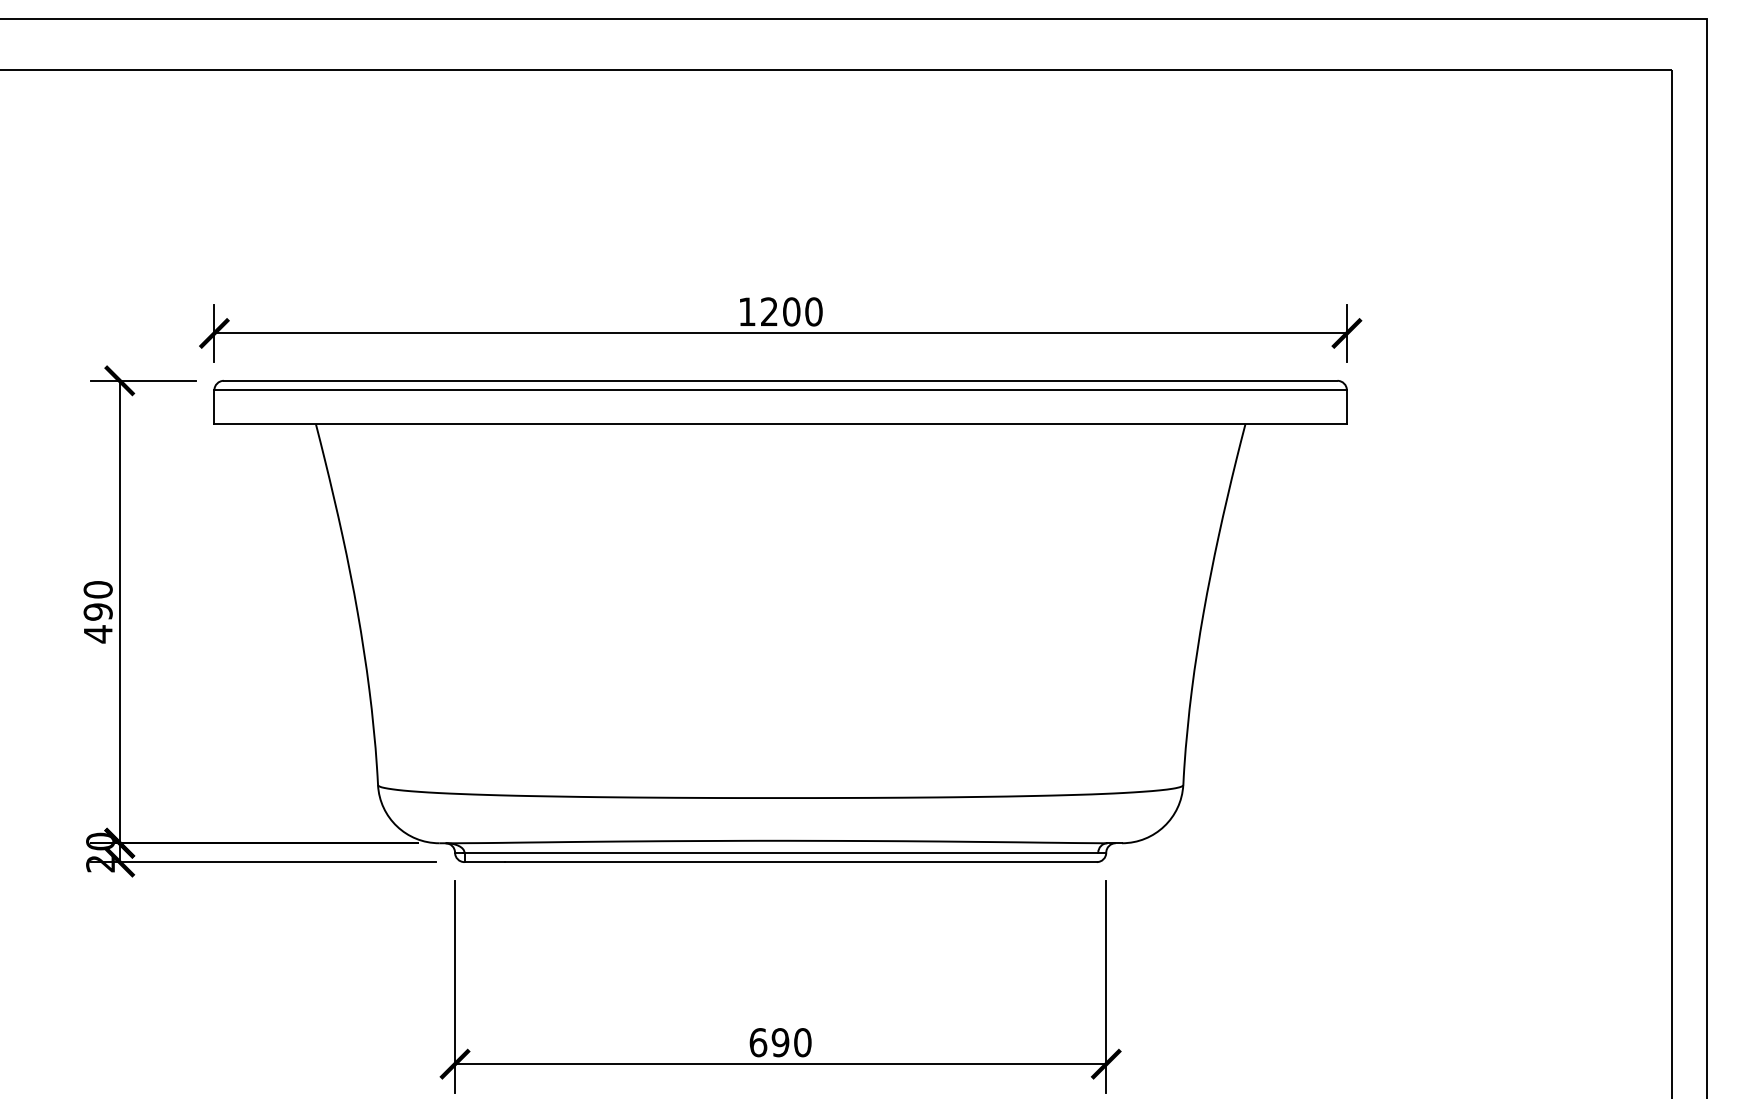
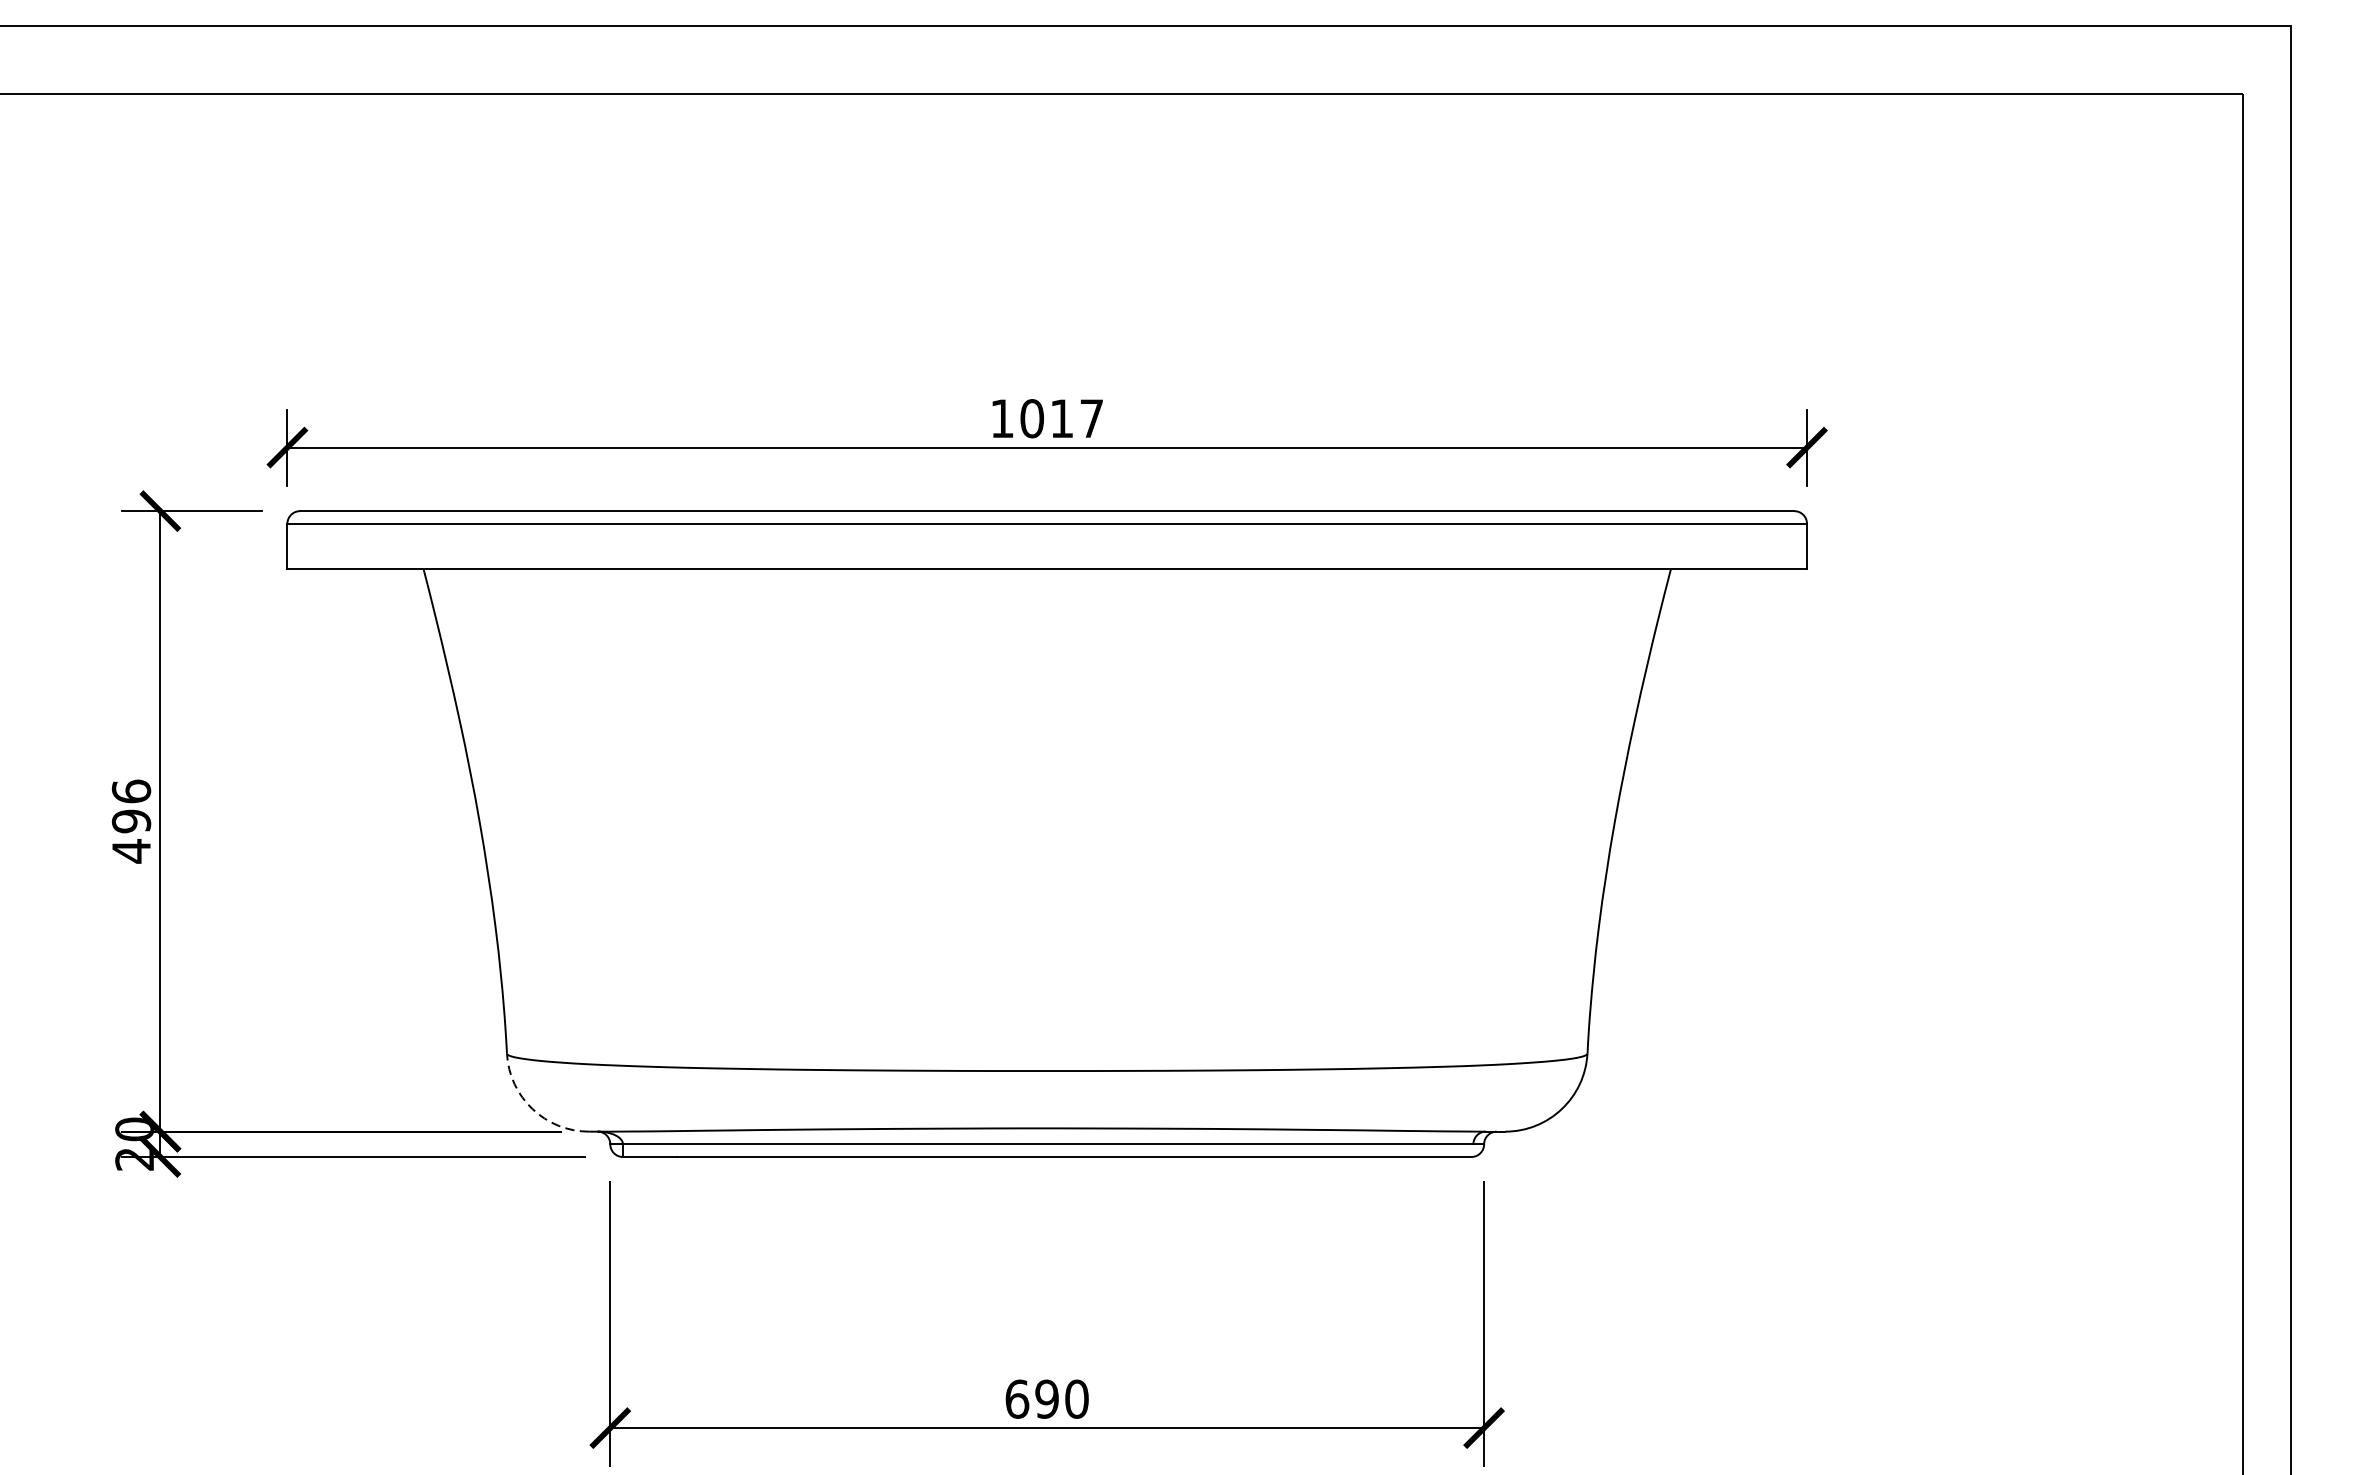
text: (791, 311) -> (1061, 418), 1200 -> 1017
text: (97, 589) -> (130, 791), 490 -> 496
arc: (397, 826) -> (533, 1109), solid -> dashed

